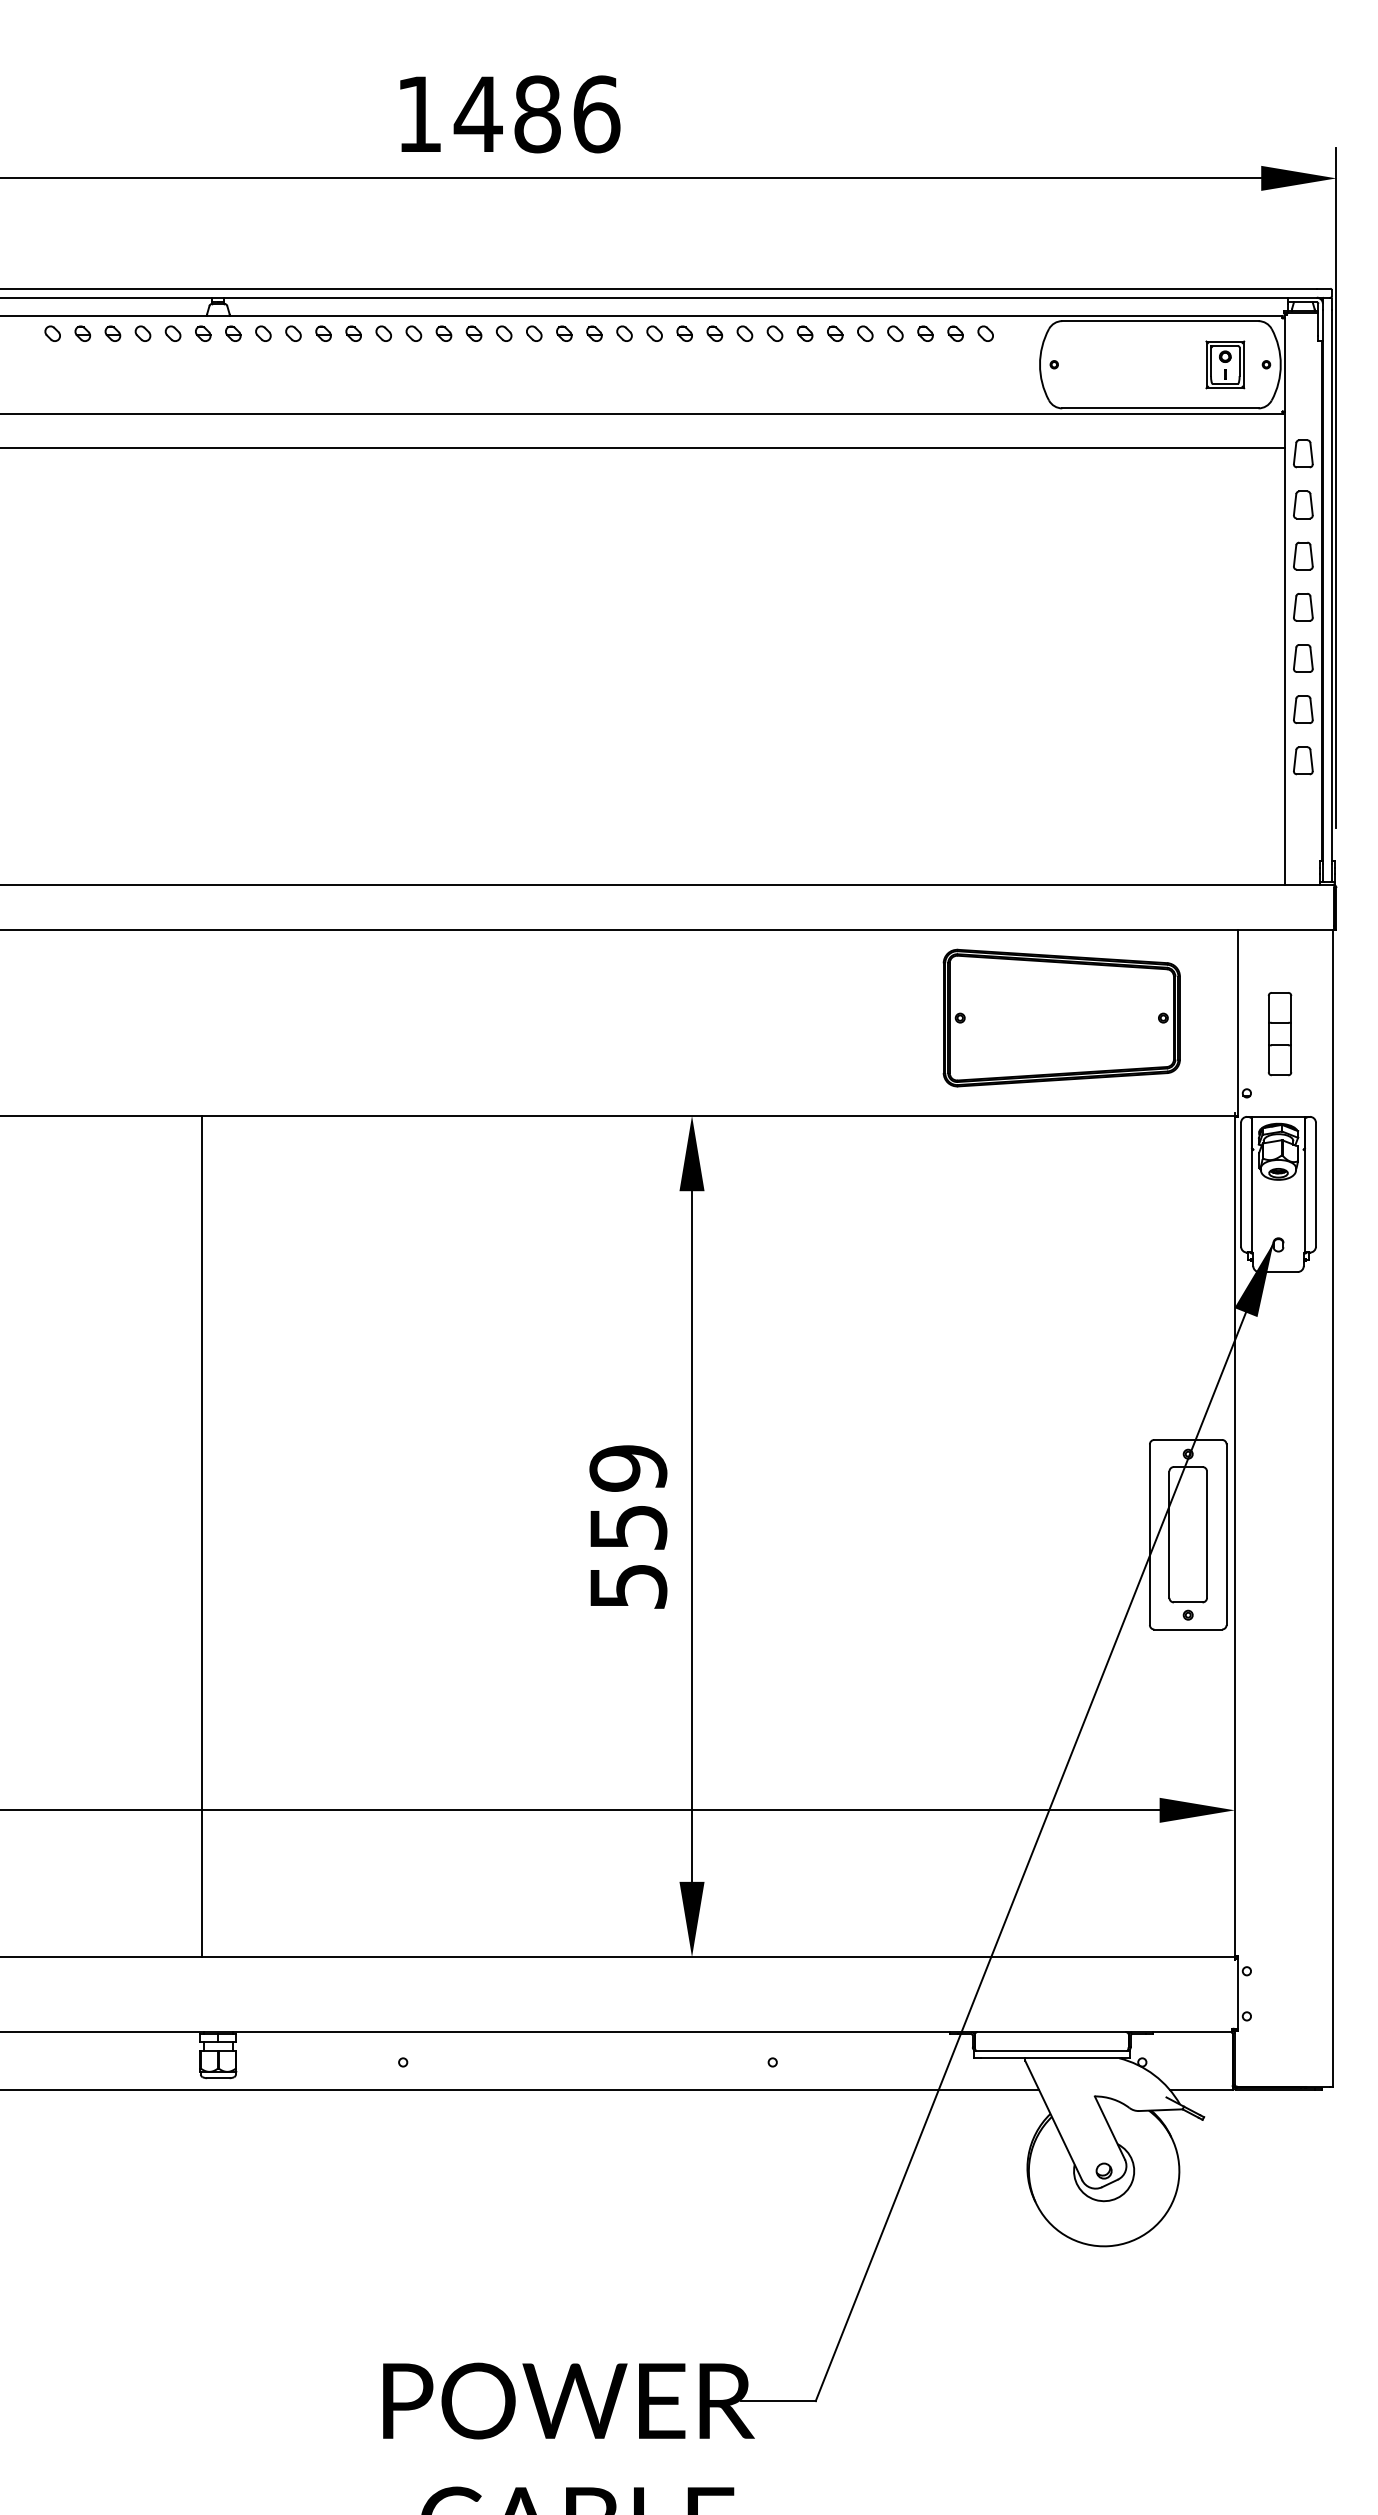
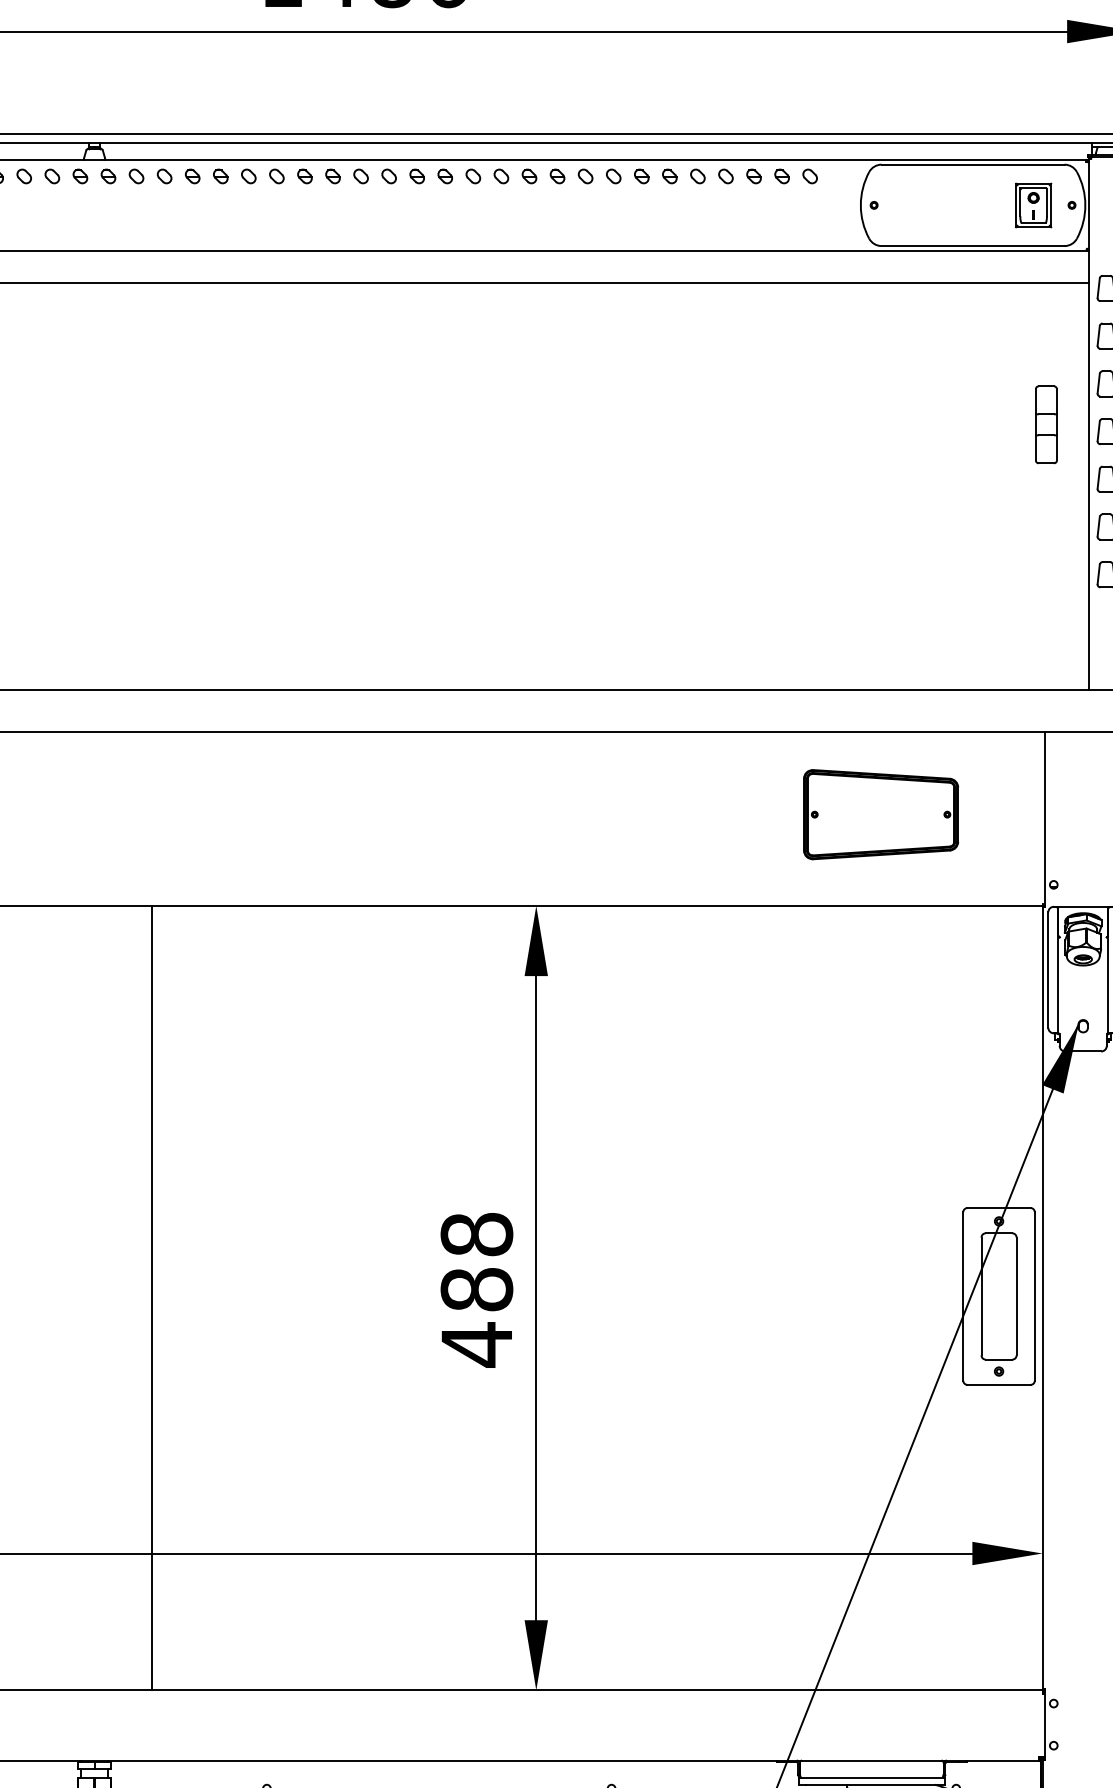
part: (1061, 1017) -> (880, 814), size x0.7
part: (1279, 1034) -> (1045, 425), moved
text: (628, 1528) -> (477, 1290), 559 -> 488
line: (202, 1536) -> (152, 1298), moved

